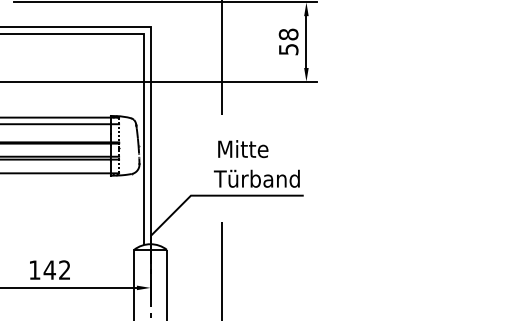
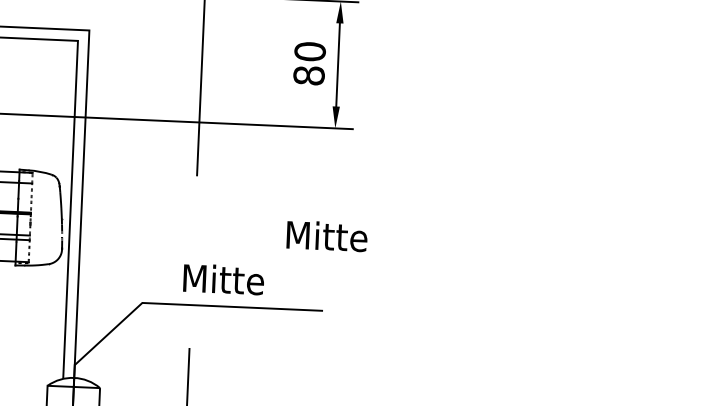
text: (288, 41) -> (309, 62), 58 -> 80
text: (243, 149) -> (327, 236), moved
text: (256, 178) -> (248, 280), Türband -> Mitte

